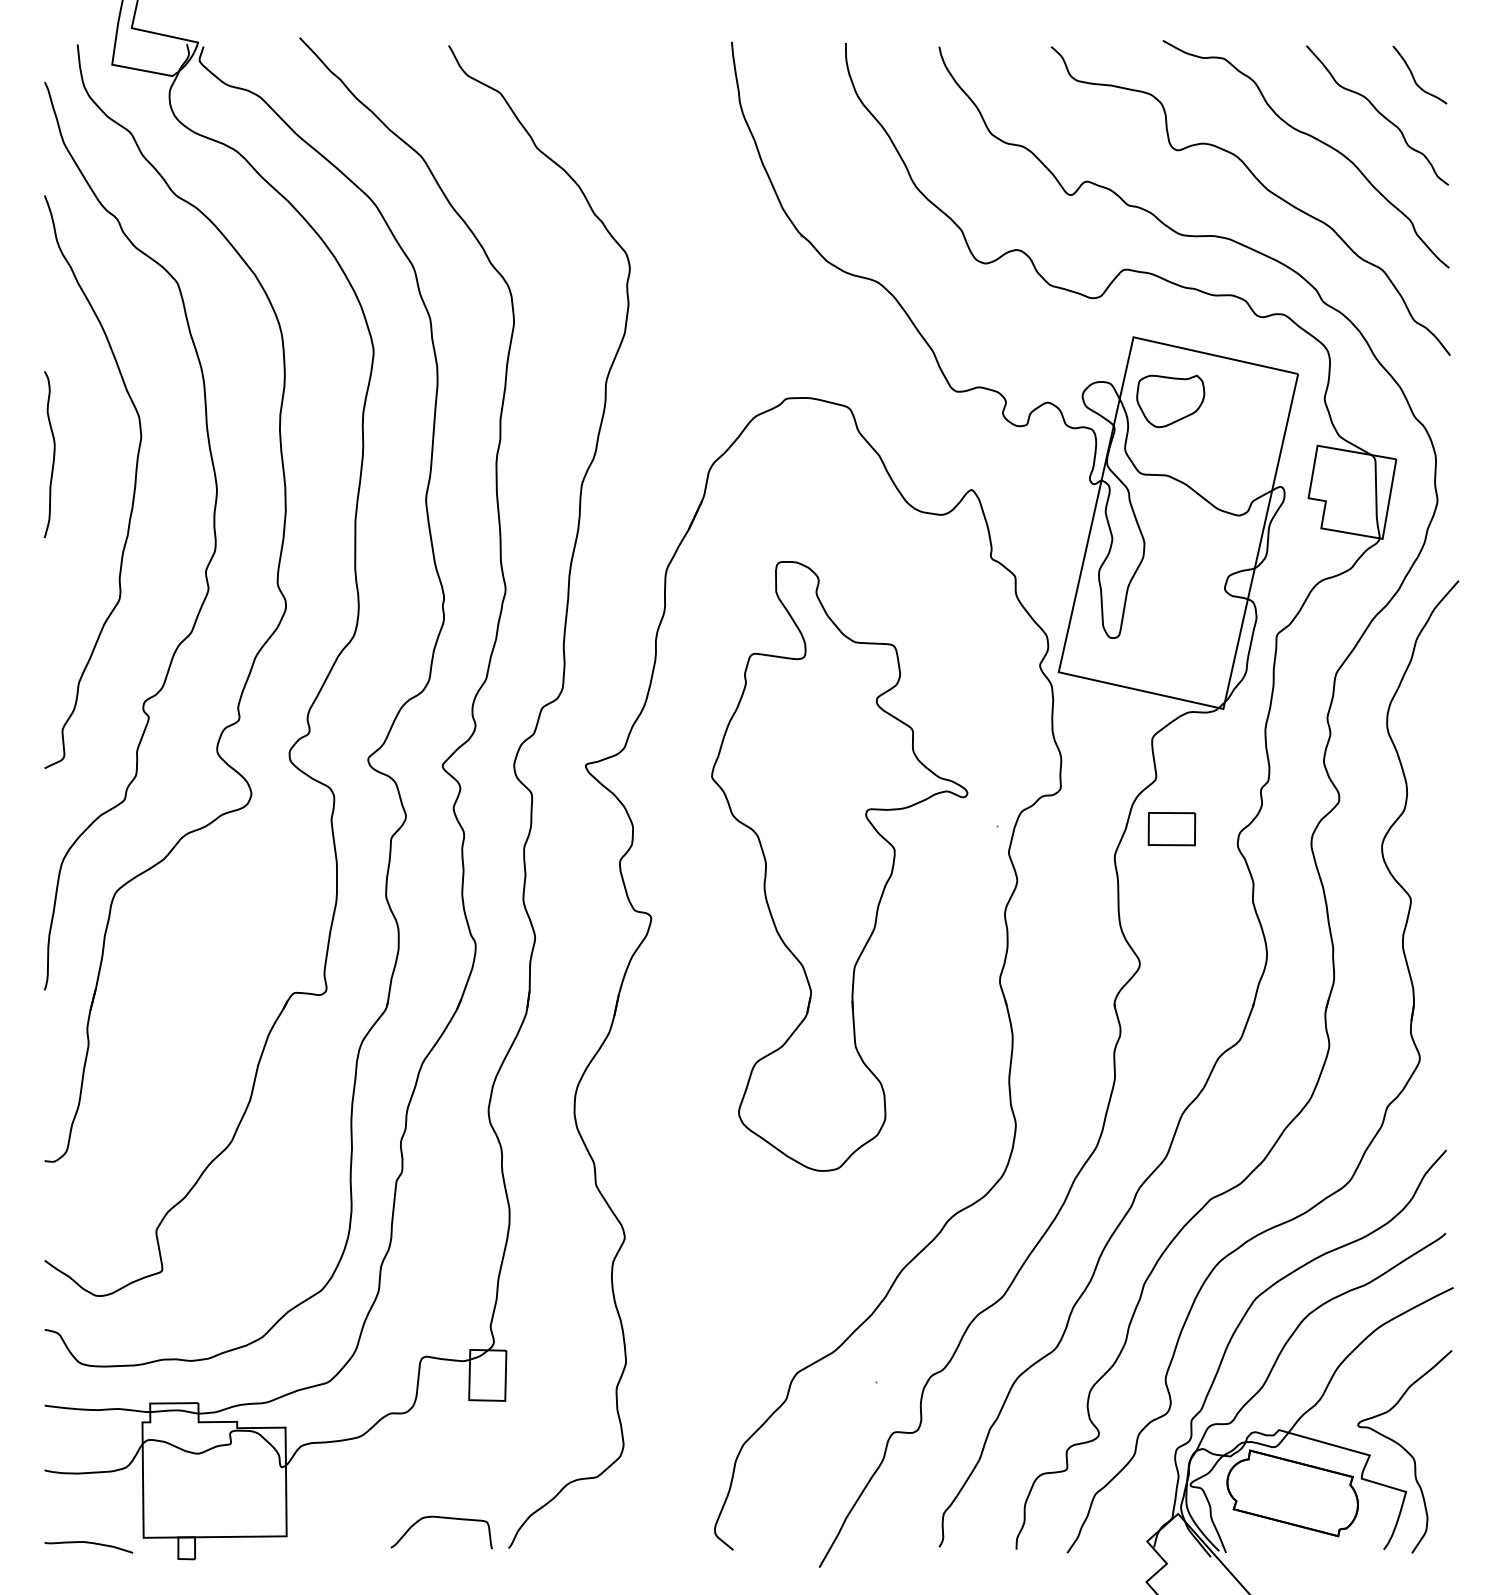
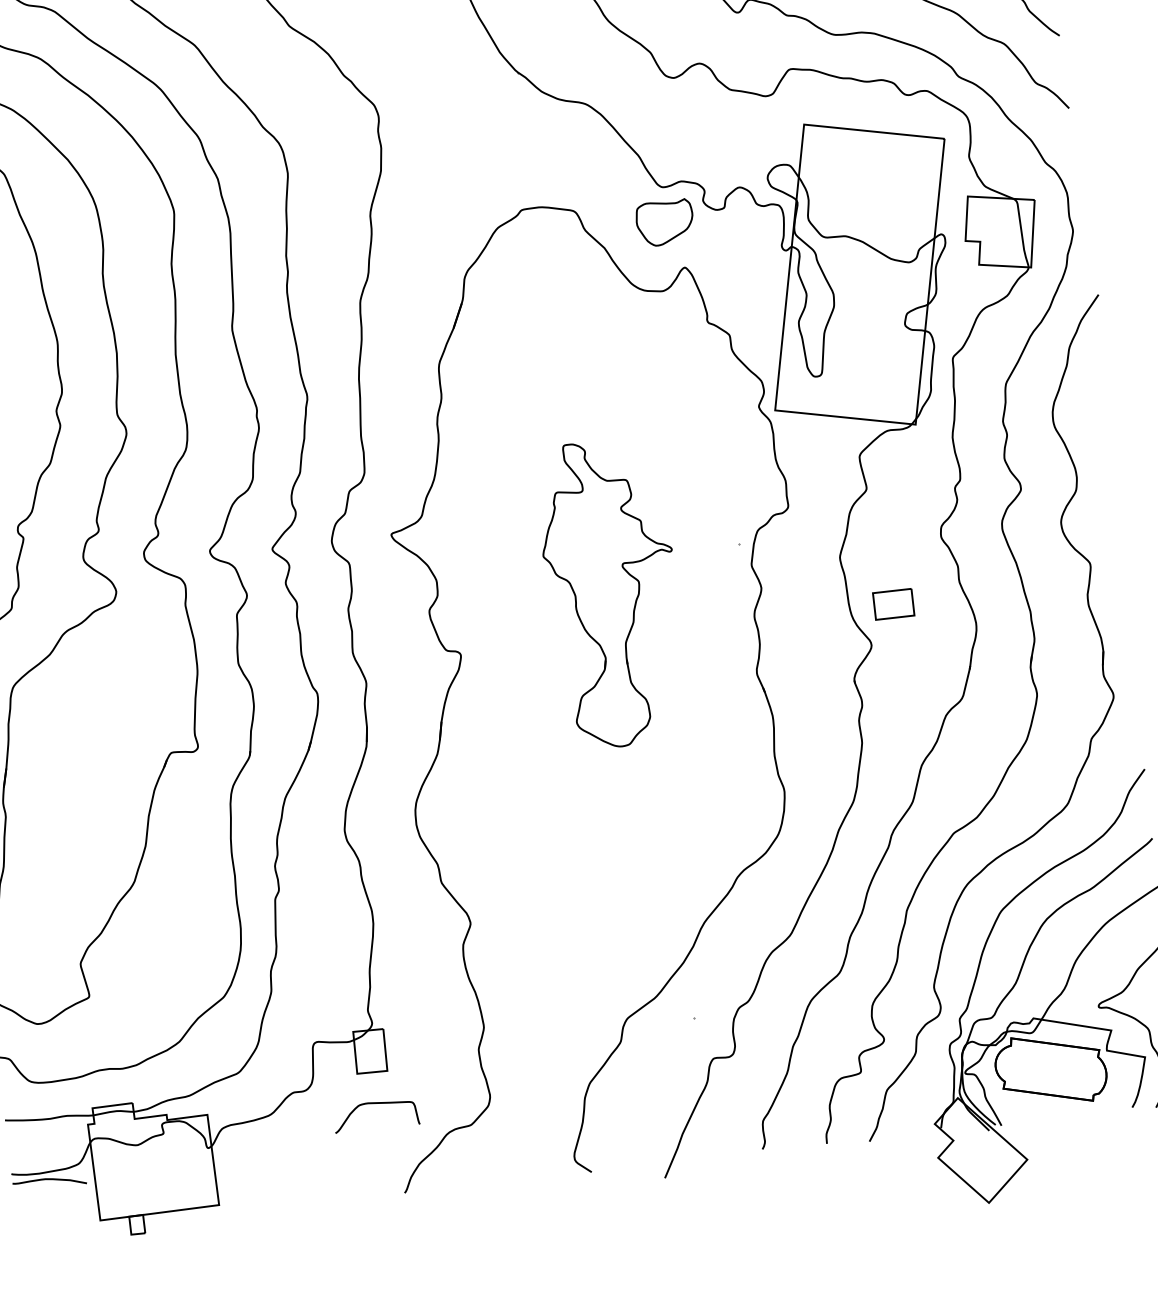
part: (1170, 401) -> (664, 223), moved
part: (1171, 829) -> (893, 604), moved
part: (839, 866) -> (612, 593), size x0.6
curve: (441, 1518) -> (374, 1104), moved
curve: (88, 1543) -> (49, 1179), moved

